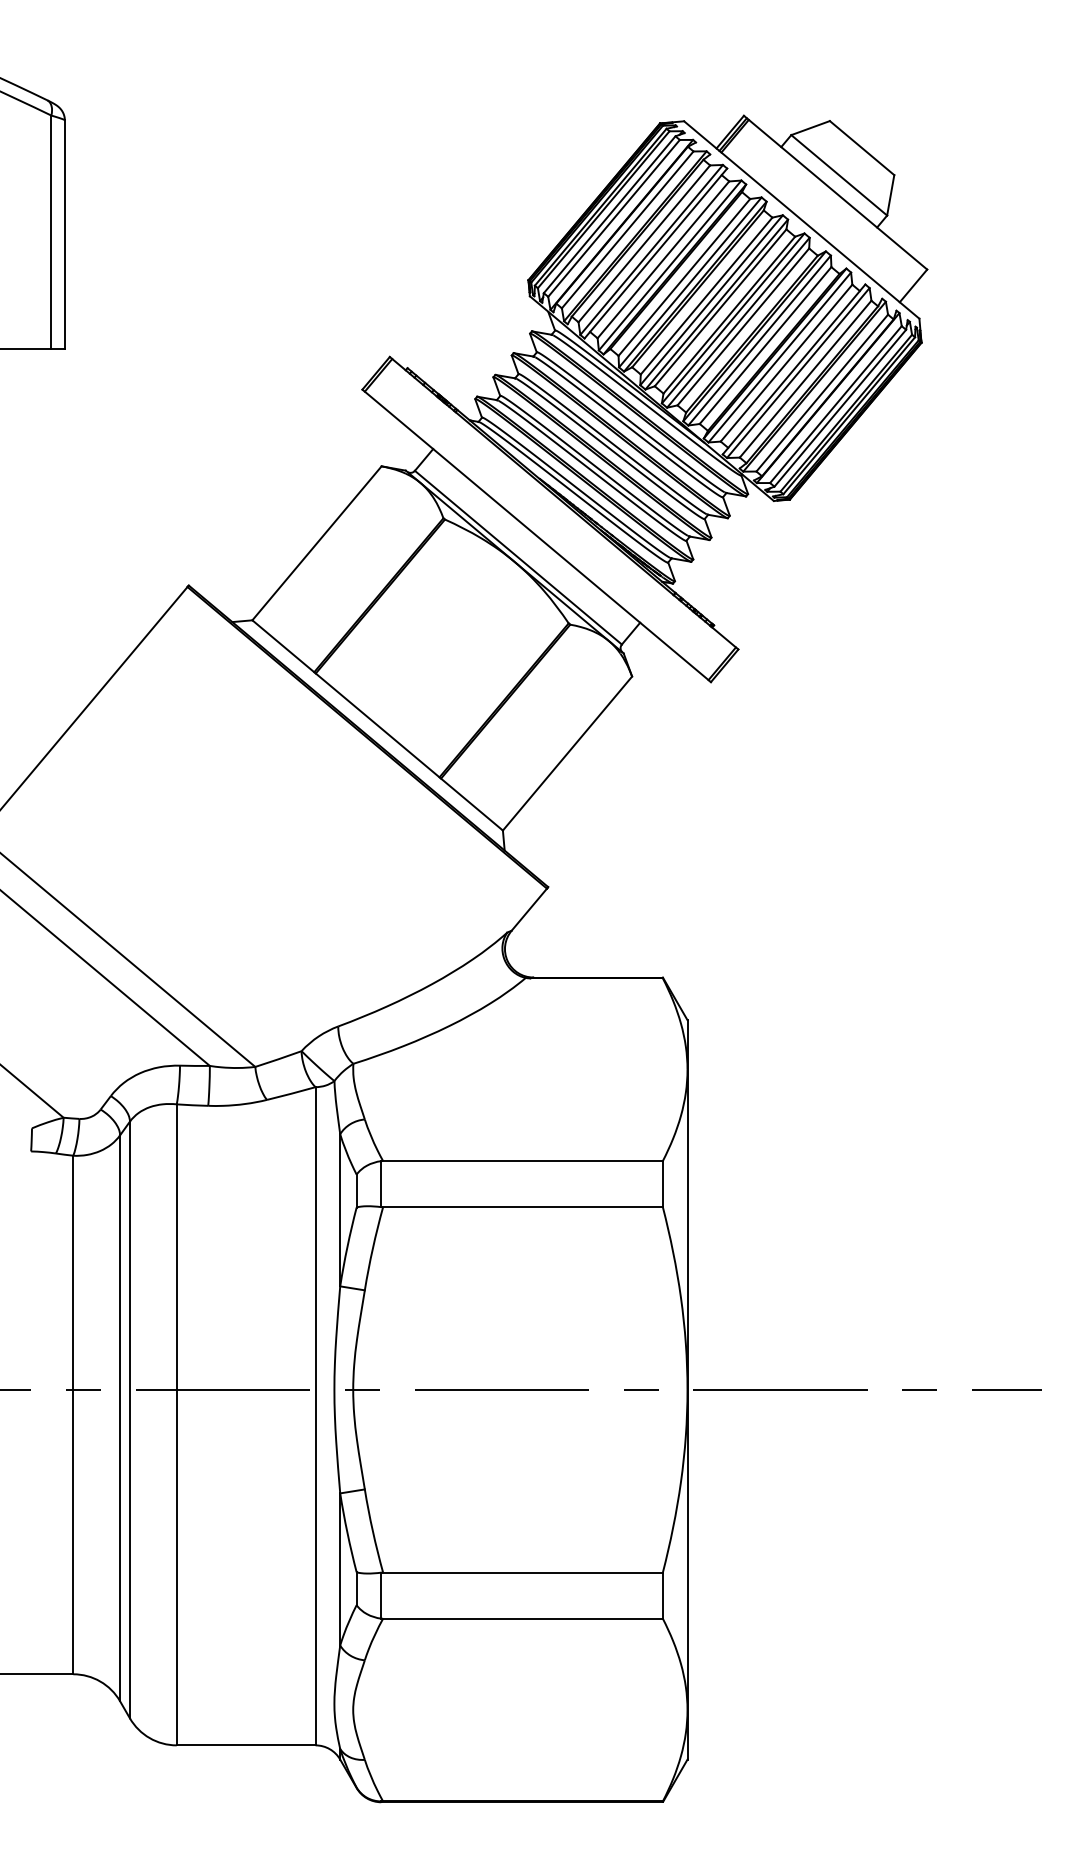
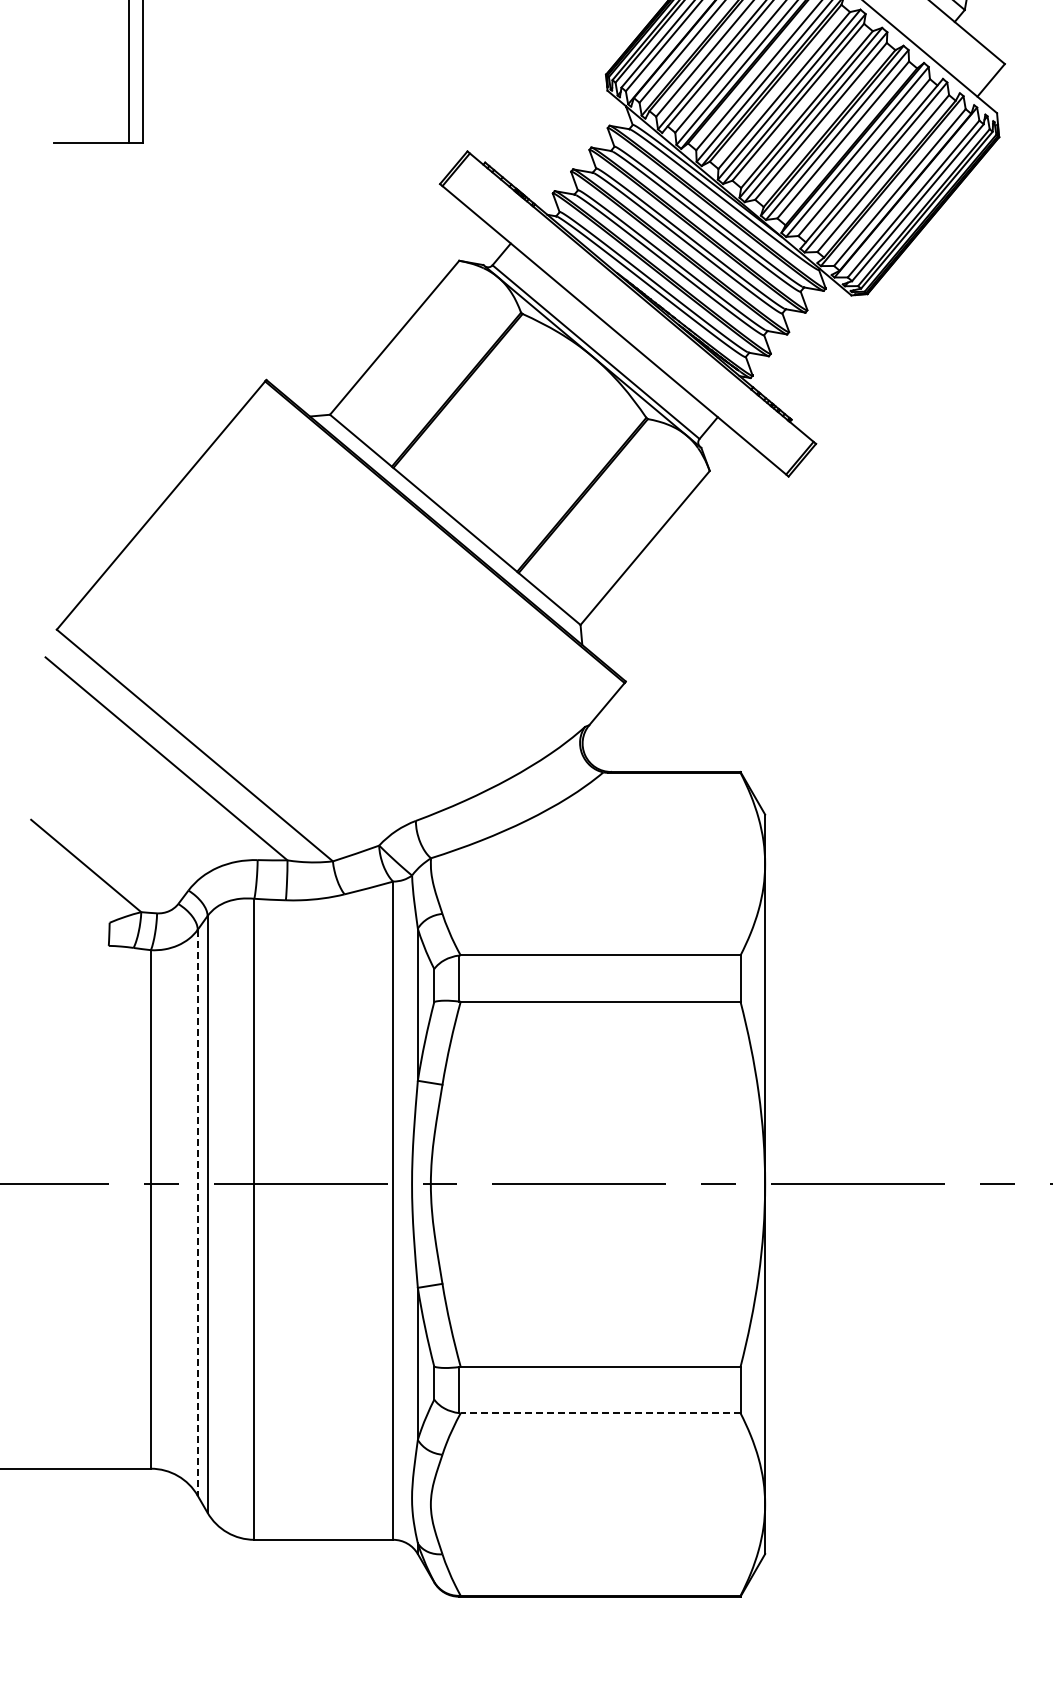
line: (120, 1418) -> (198, 1212), solid -> dashed
line: (523, 1618) -> (601, 1412), solid -> dashed

